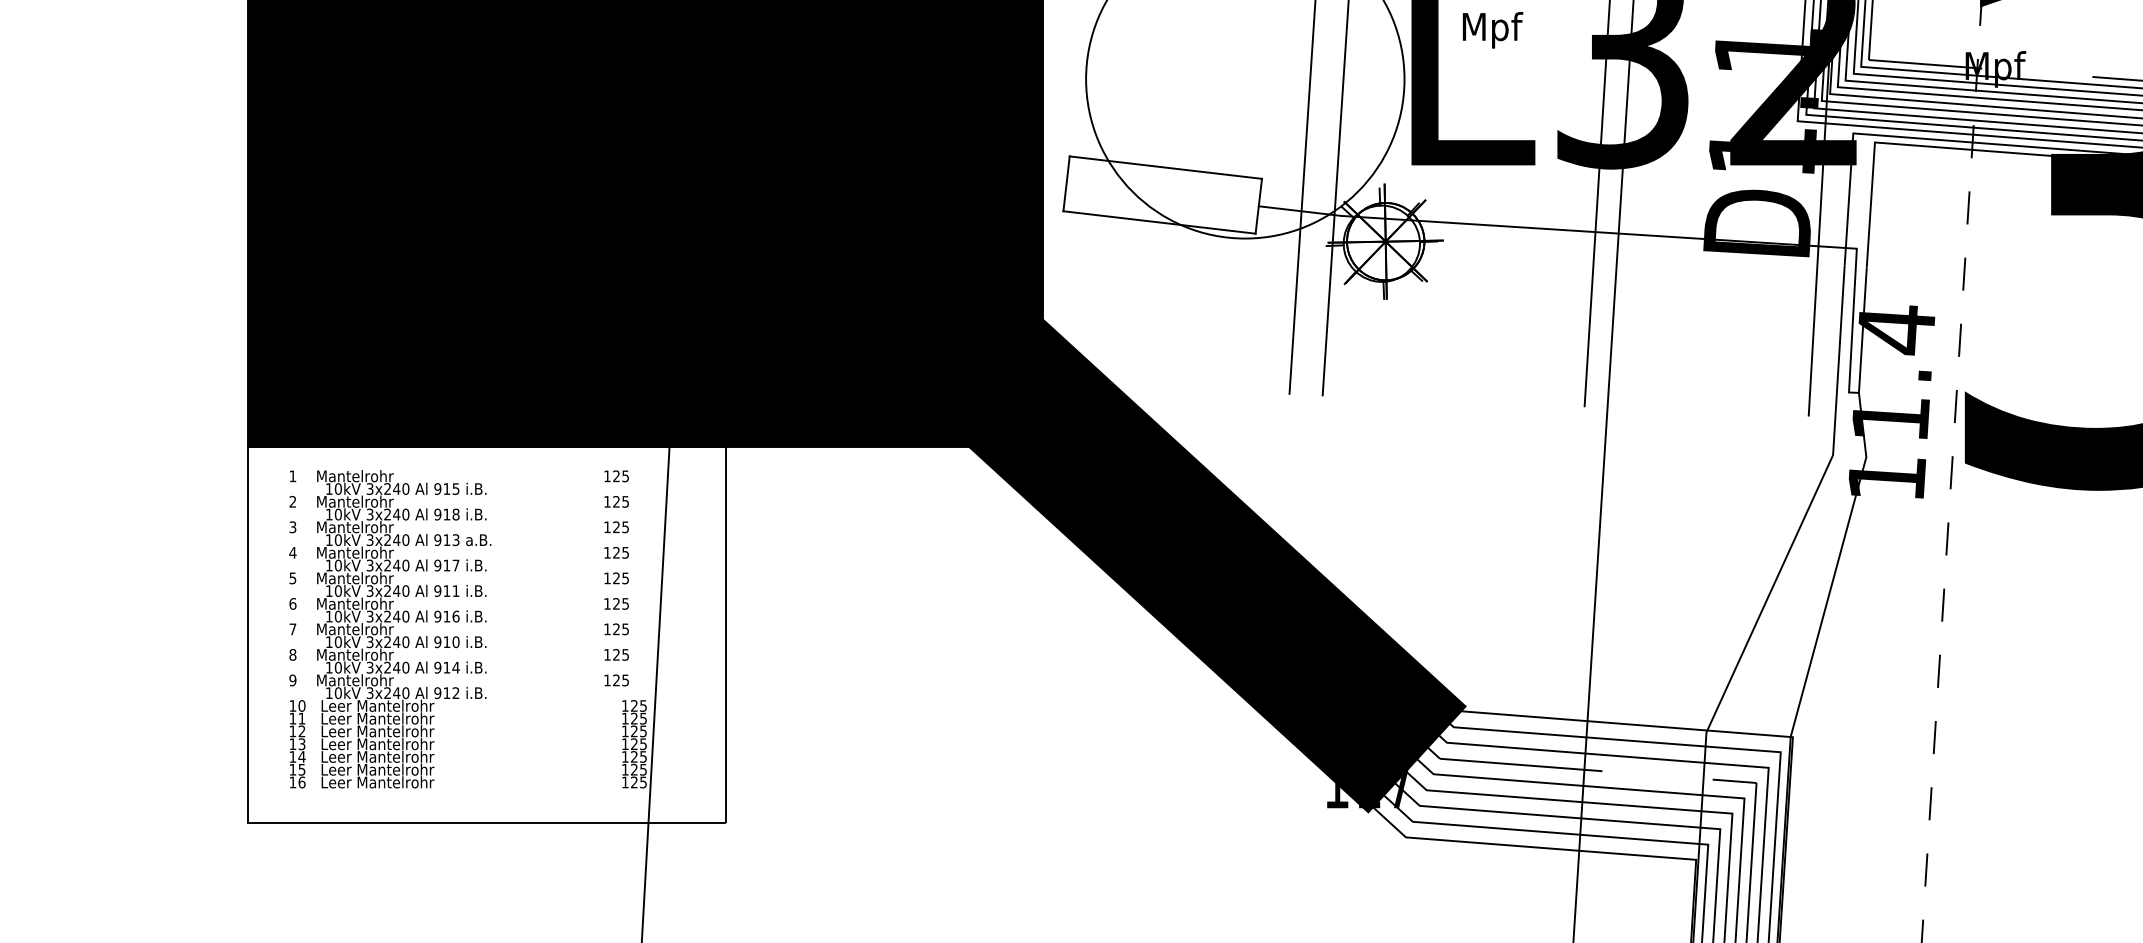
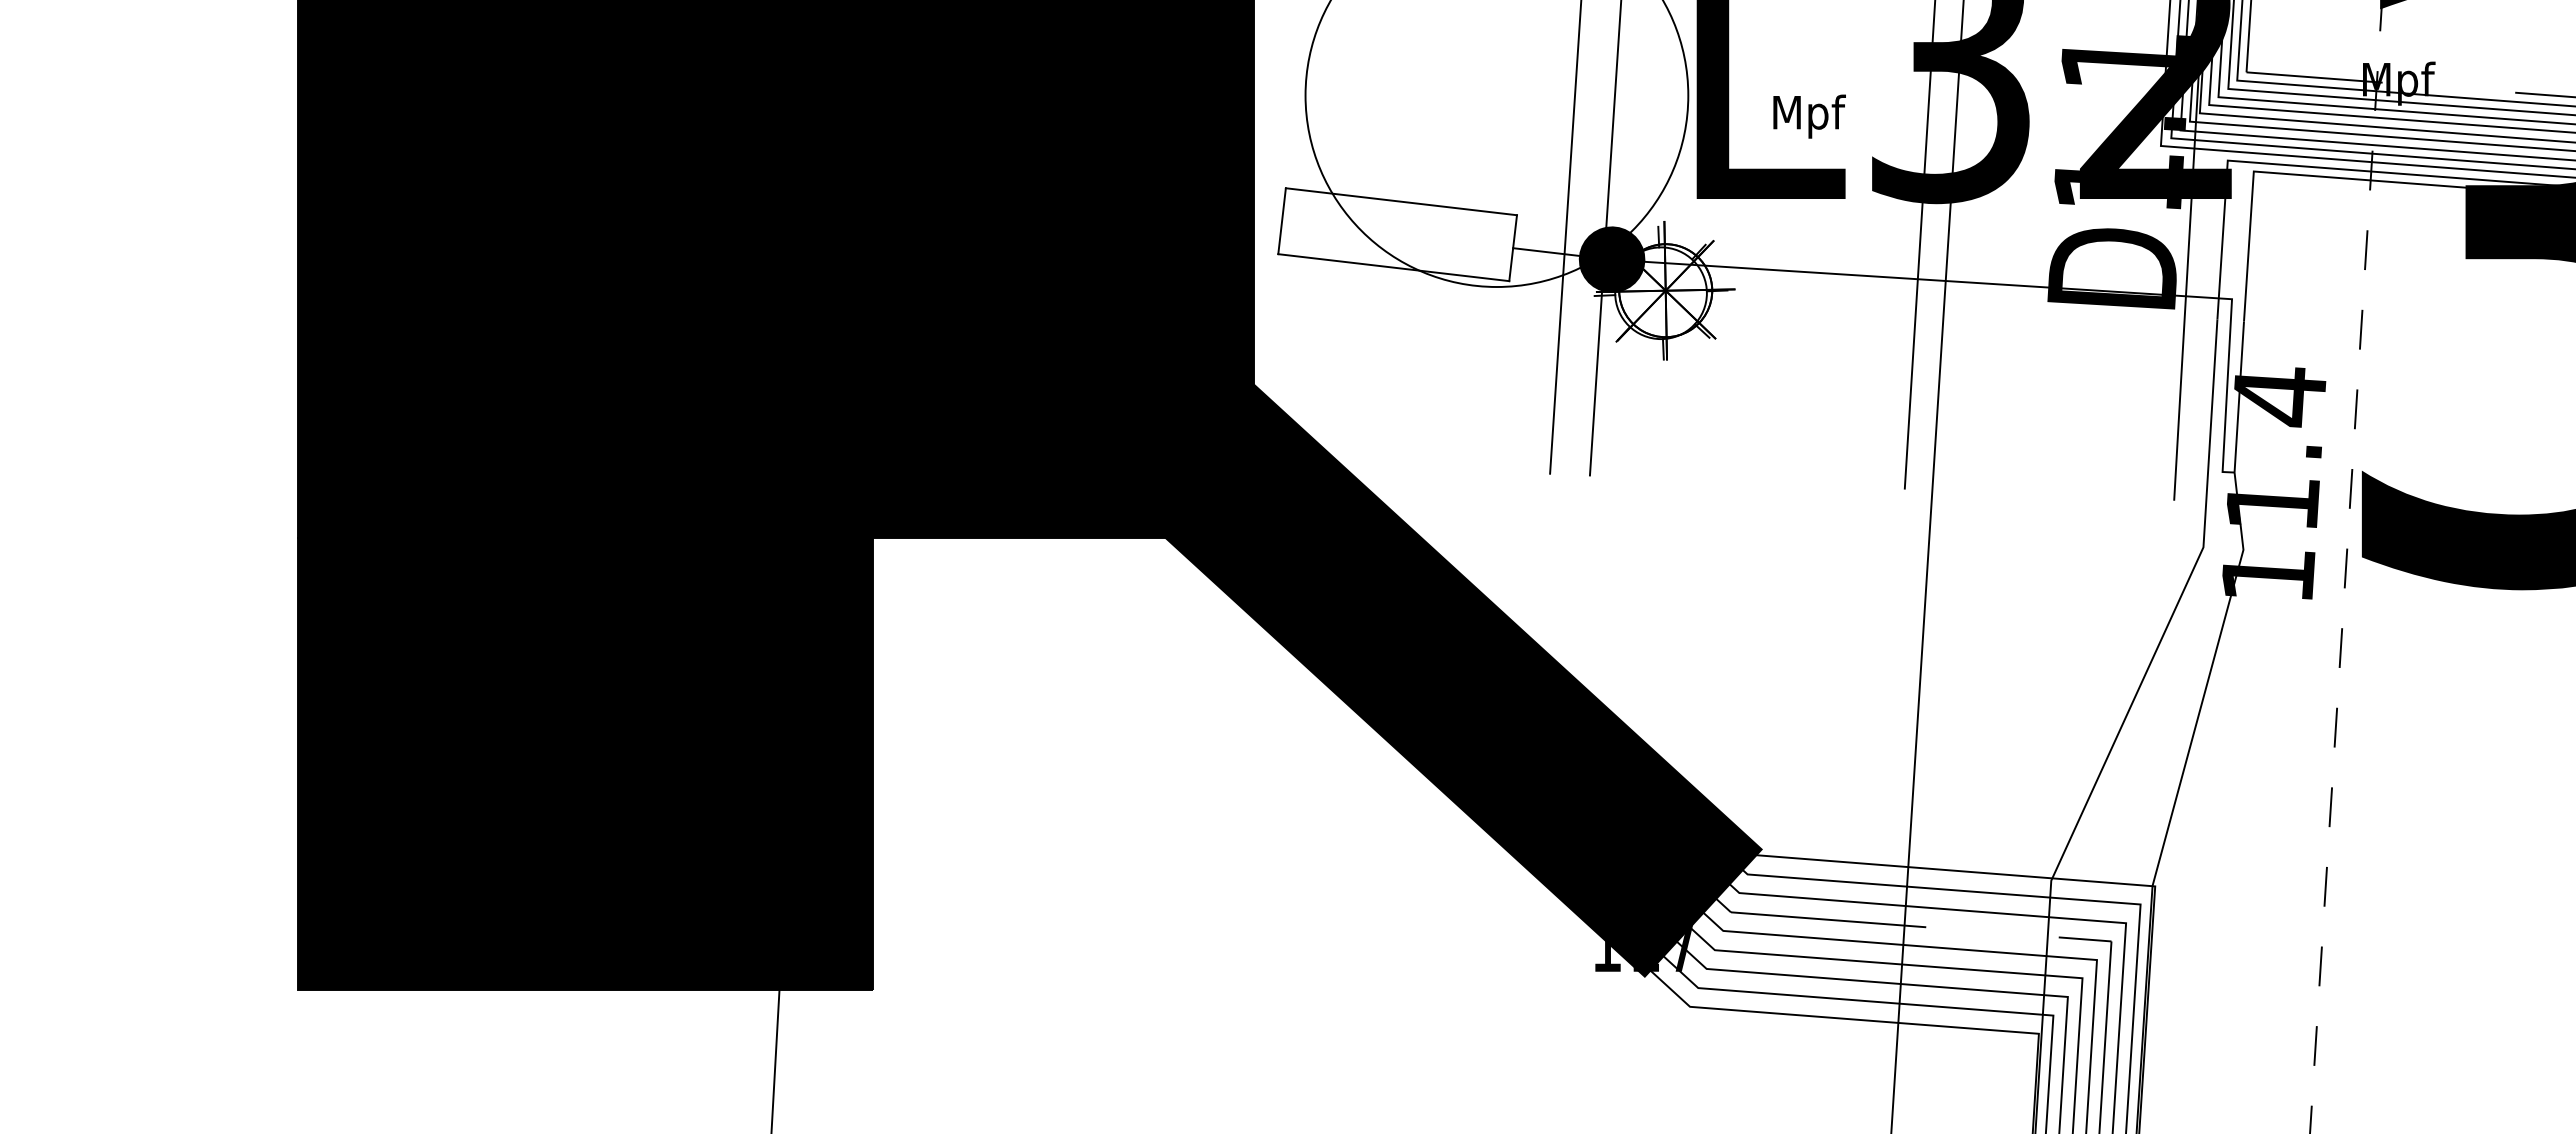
text: (1492, 30) -> (1809, 116), moved
fill: (1340, 215) -> (1611, 259), added
fill: (487, 634) -> (585, 763), added

